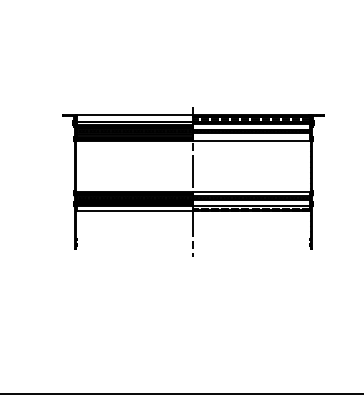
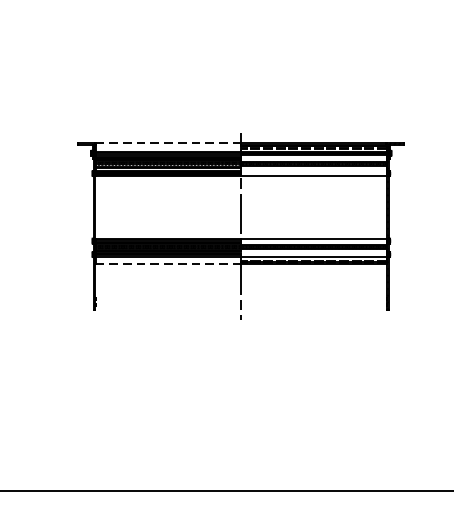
line: (135, 114) -> (169, 142), solid -> dashed
line: (135, 211) -> (169, 263), solid -> dashed

